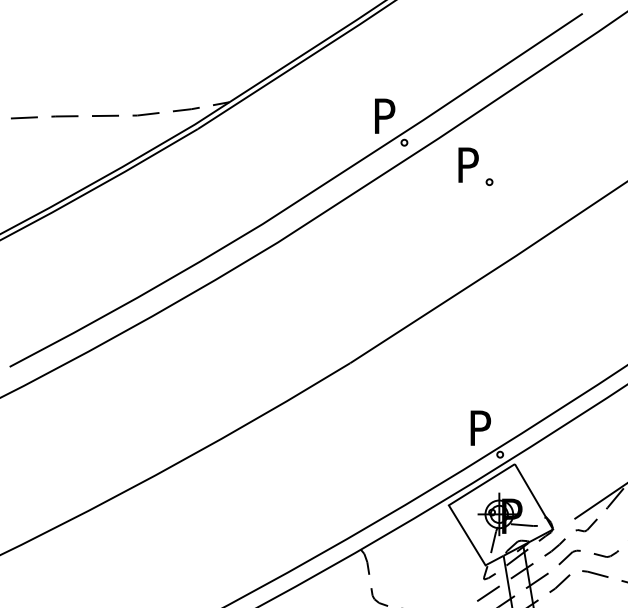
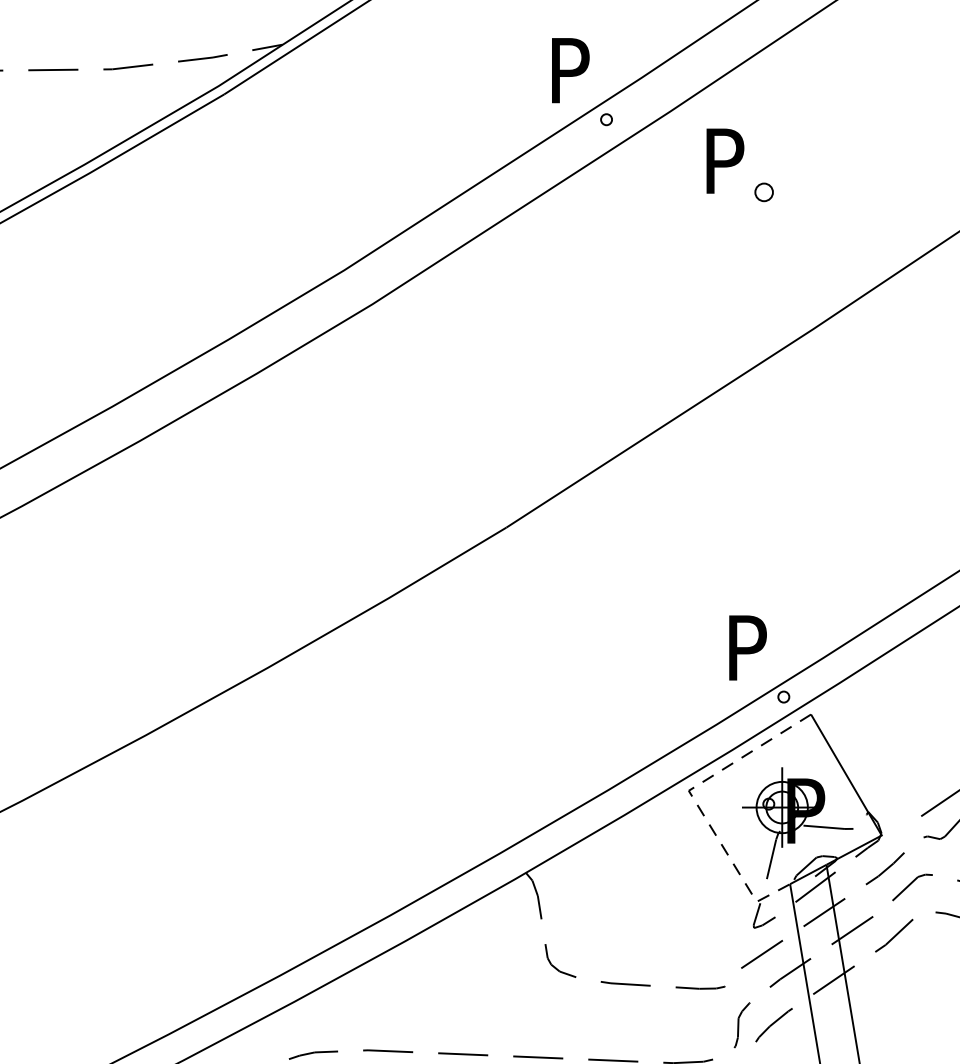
part: (489, 182) -> (764, 193), size x1.6
line: (452, 511) -> (695, 802), solid -> dashed

